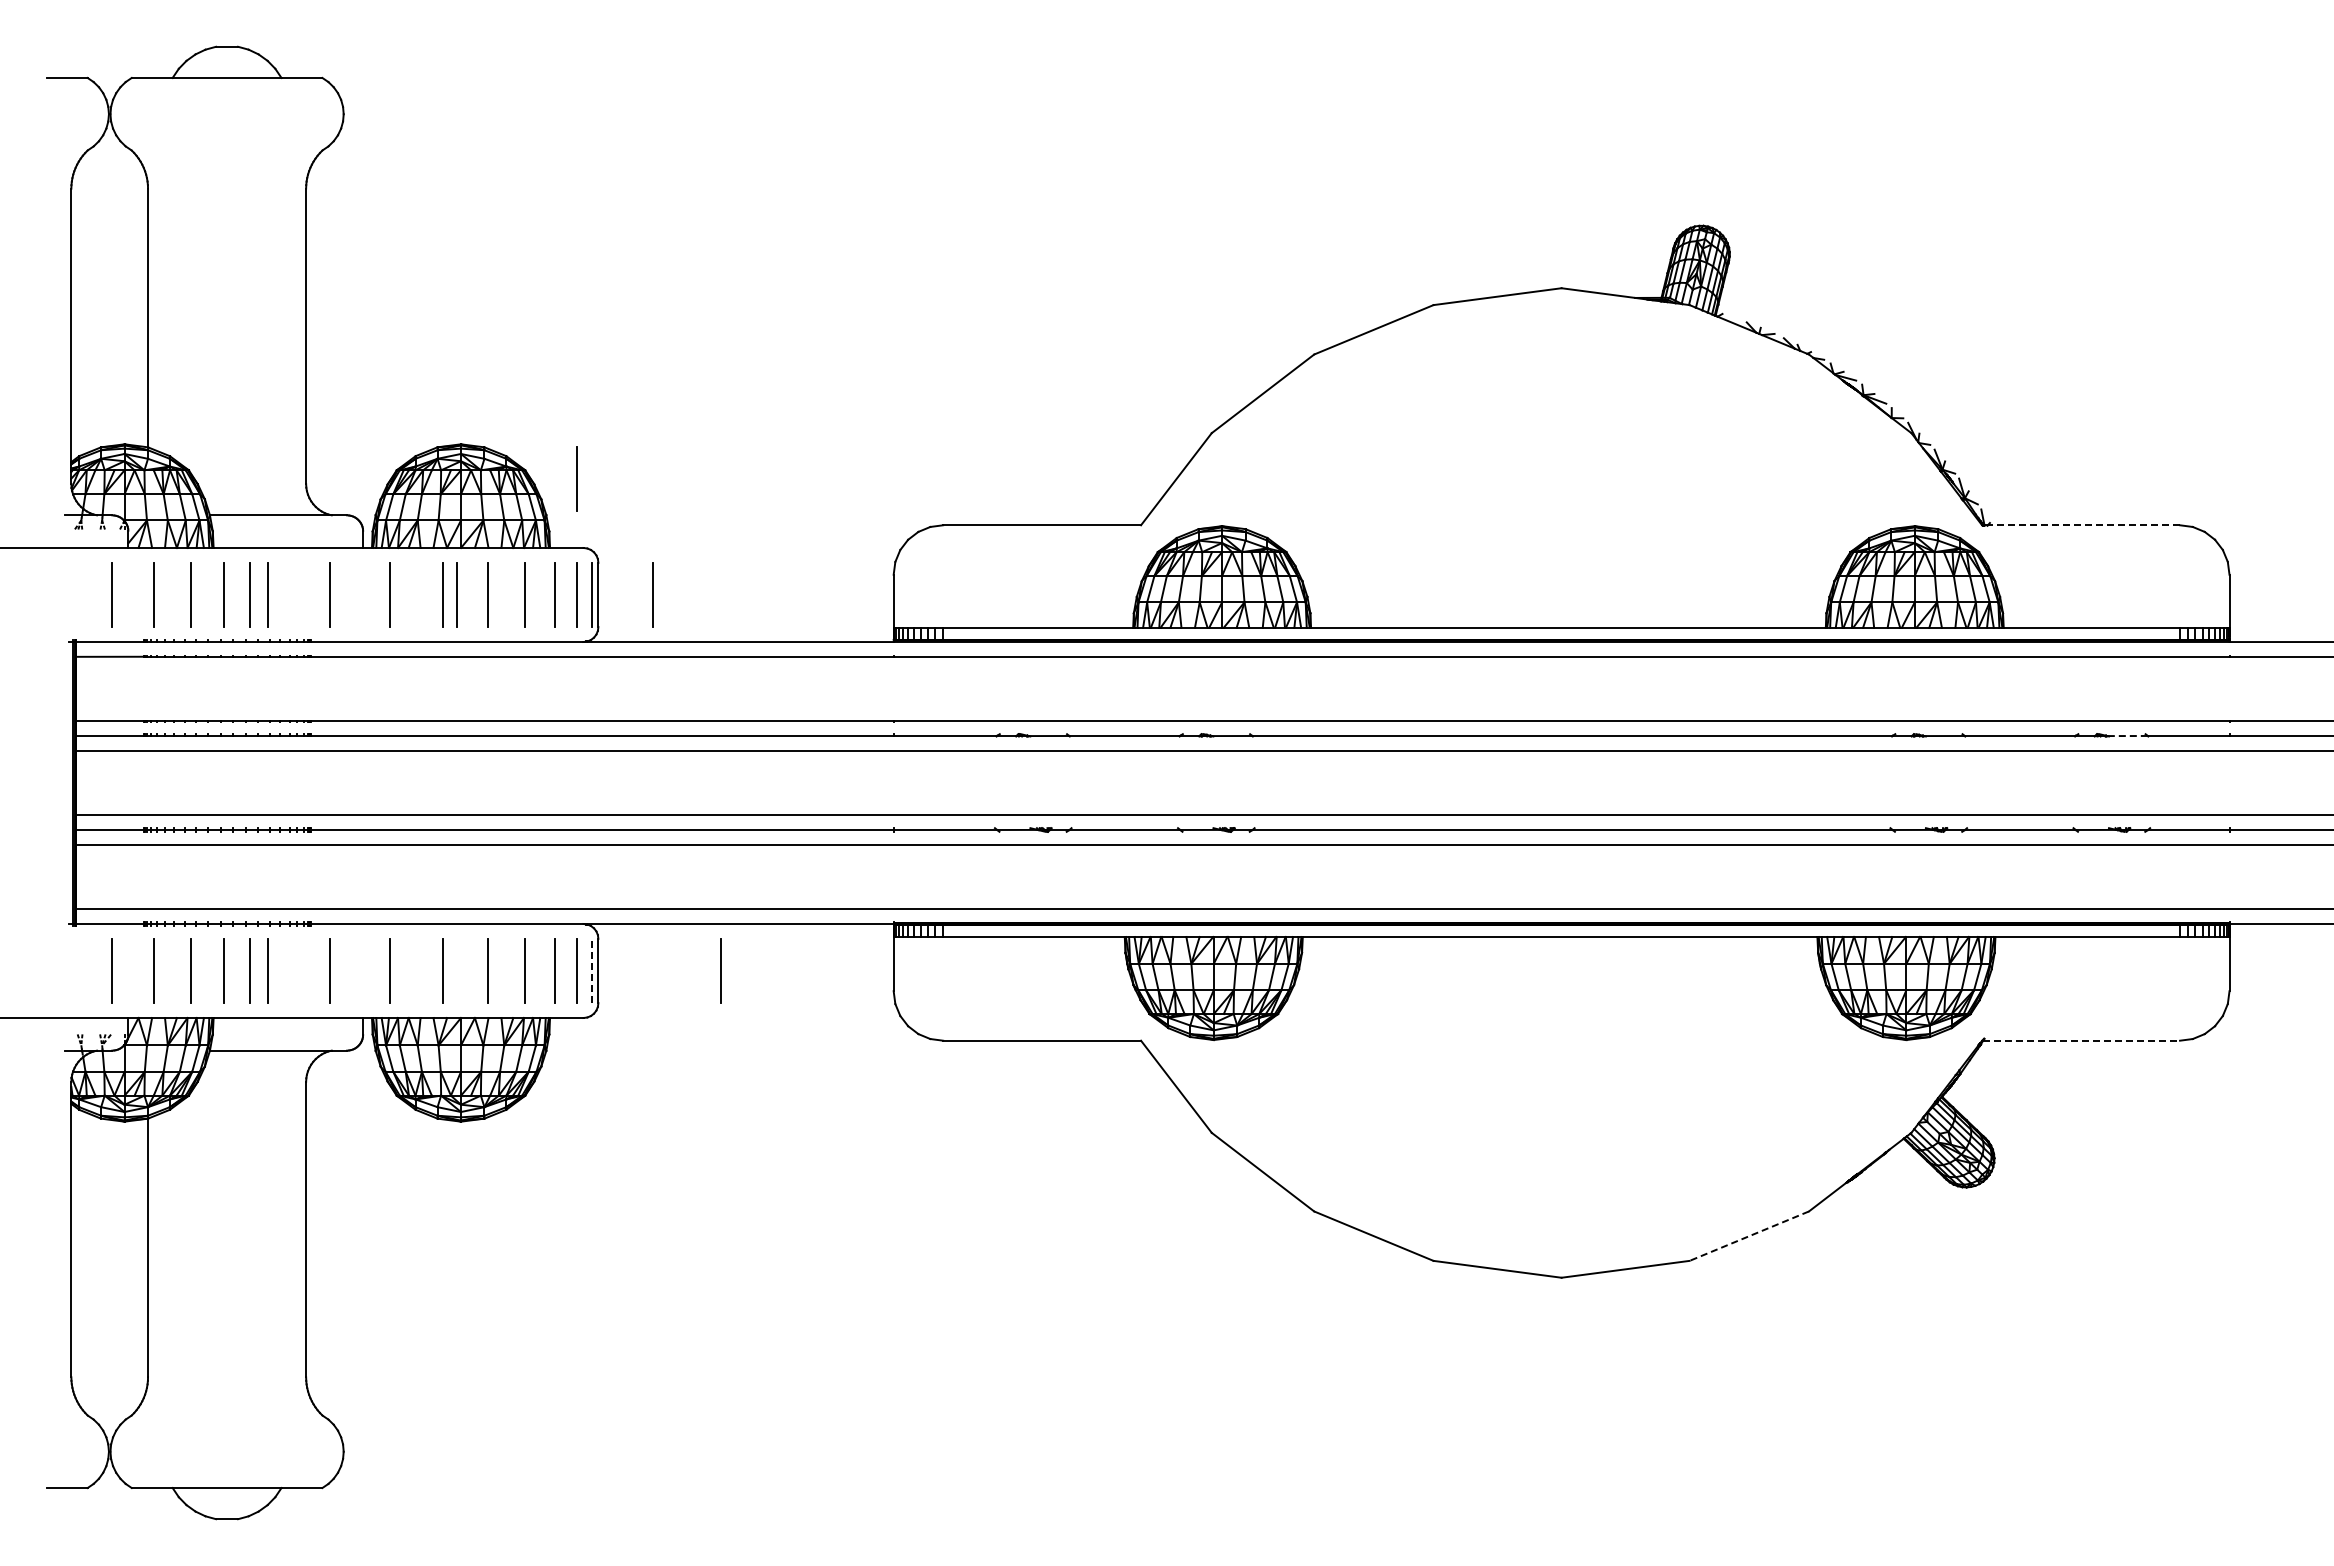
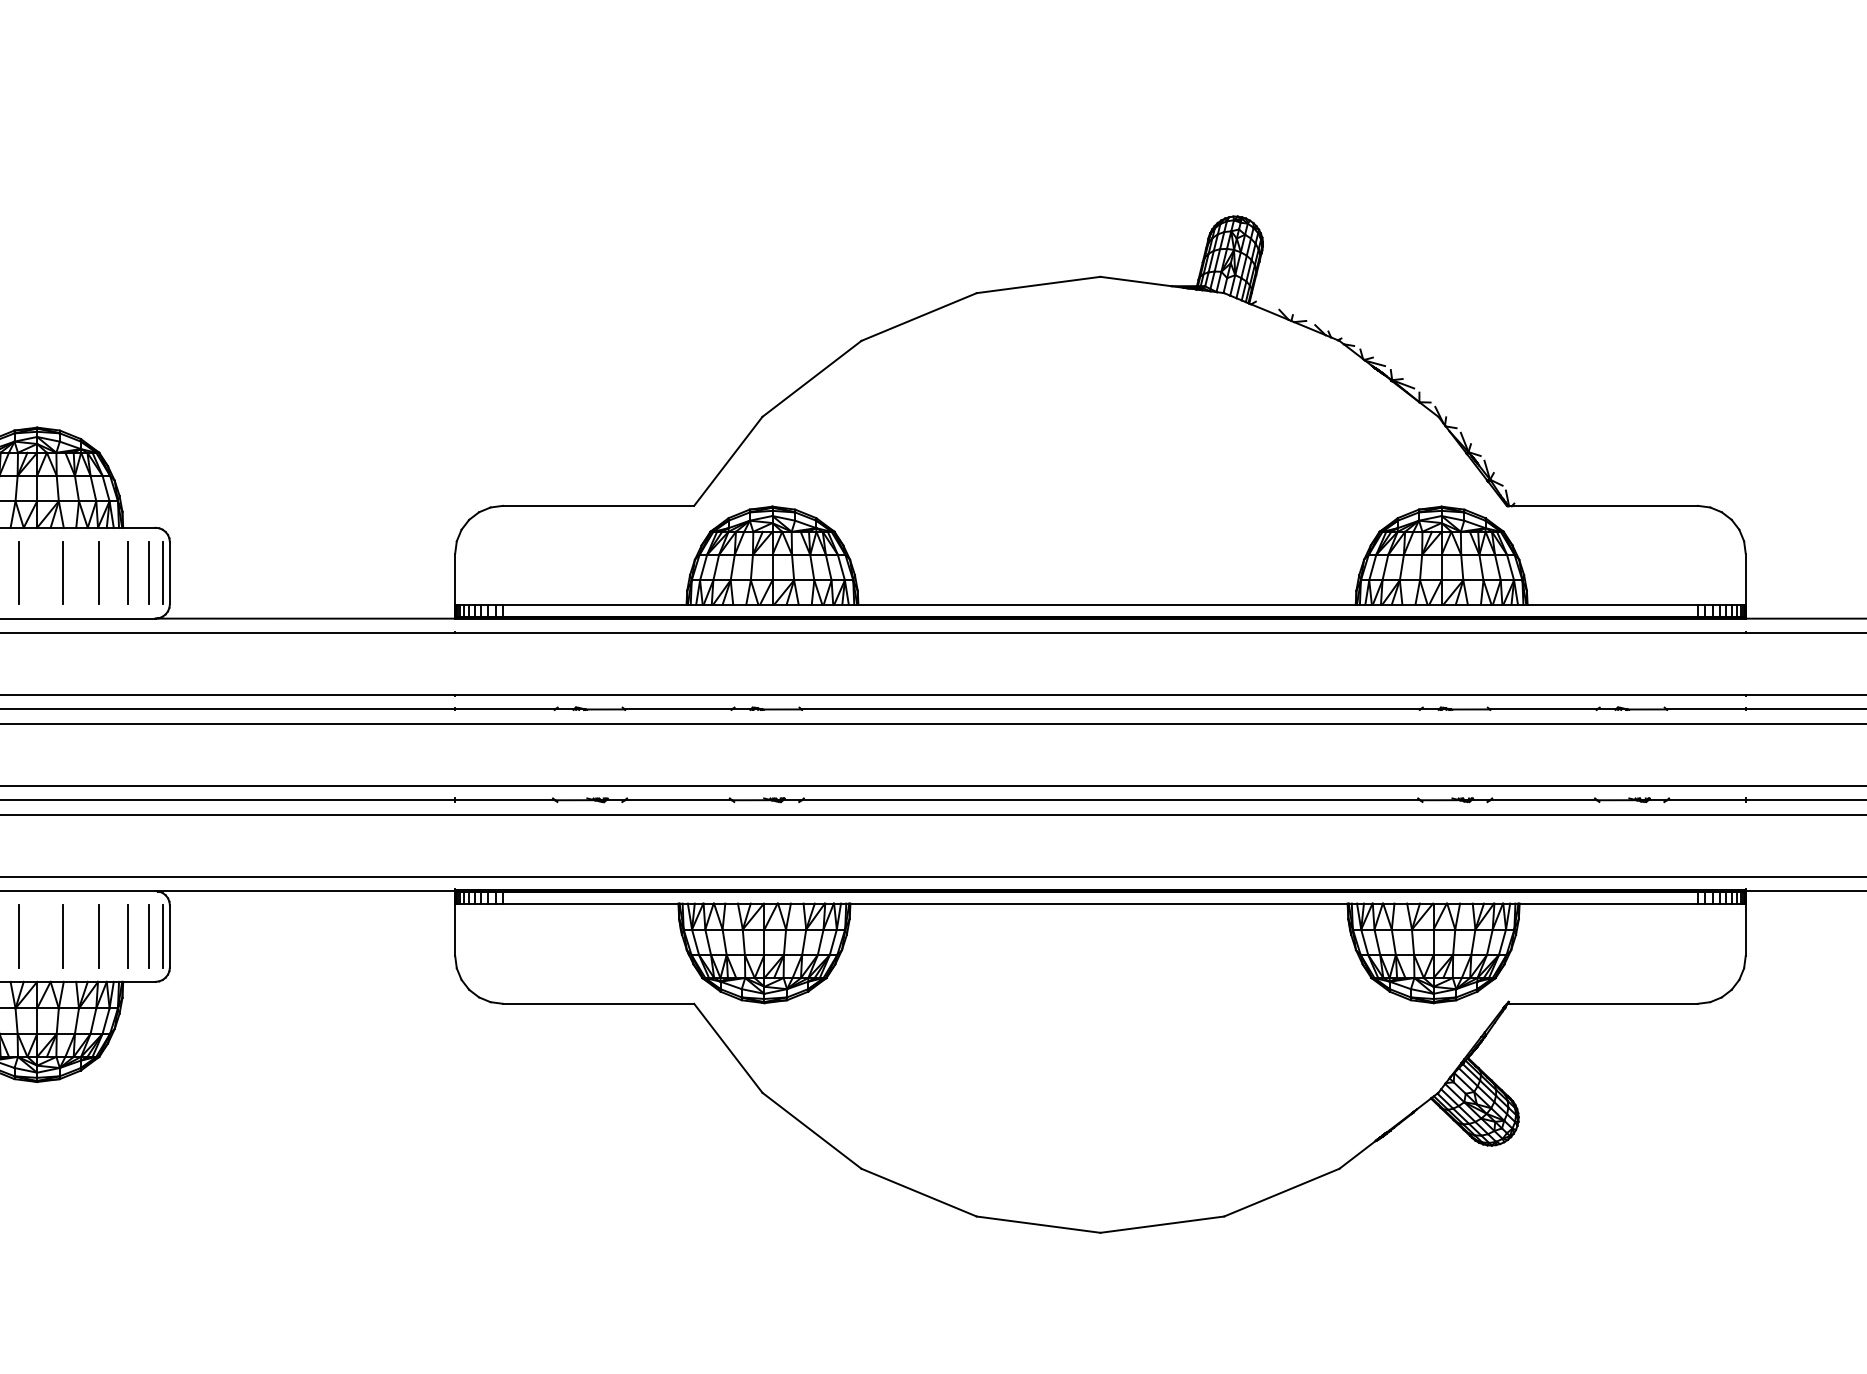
line: (576, 478) -> (148, 460), removed
line: (2083, 525) -> (1604, 506), dashed -> solid
line: (456, 594) -> (32, 572), removed
line: (652, 594) -> (222, 572), removed
line: (2127, 736) -> (1647, 709), dashed -> solid
line: (591, 970) -> (163, 935), dashed -> solid
line: (720, 970) -> (287, 935), removed
line: (2082, 1040) -> (1603, 1003), dashed -> solid
line: (1749, 1236) -> (1282, 1192), dashed -> solid

